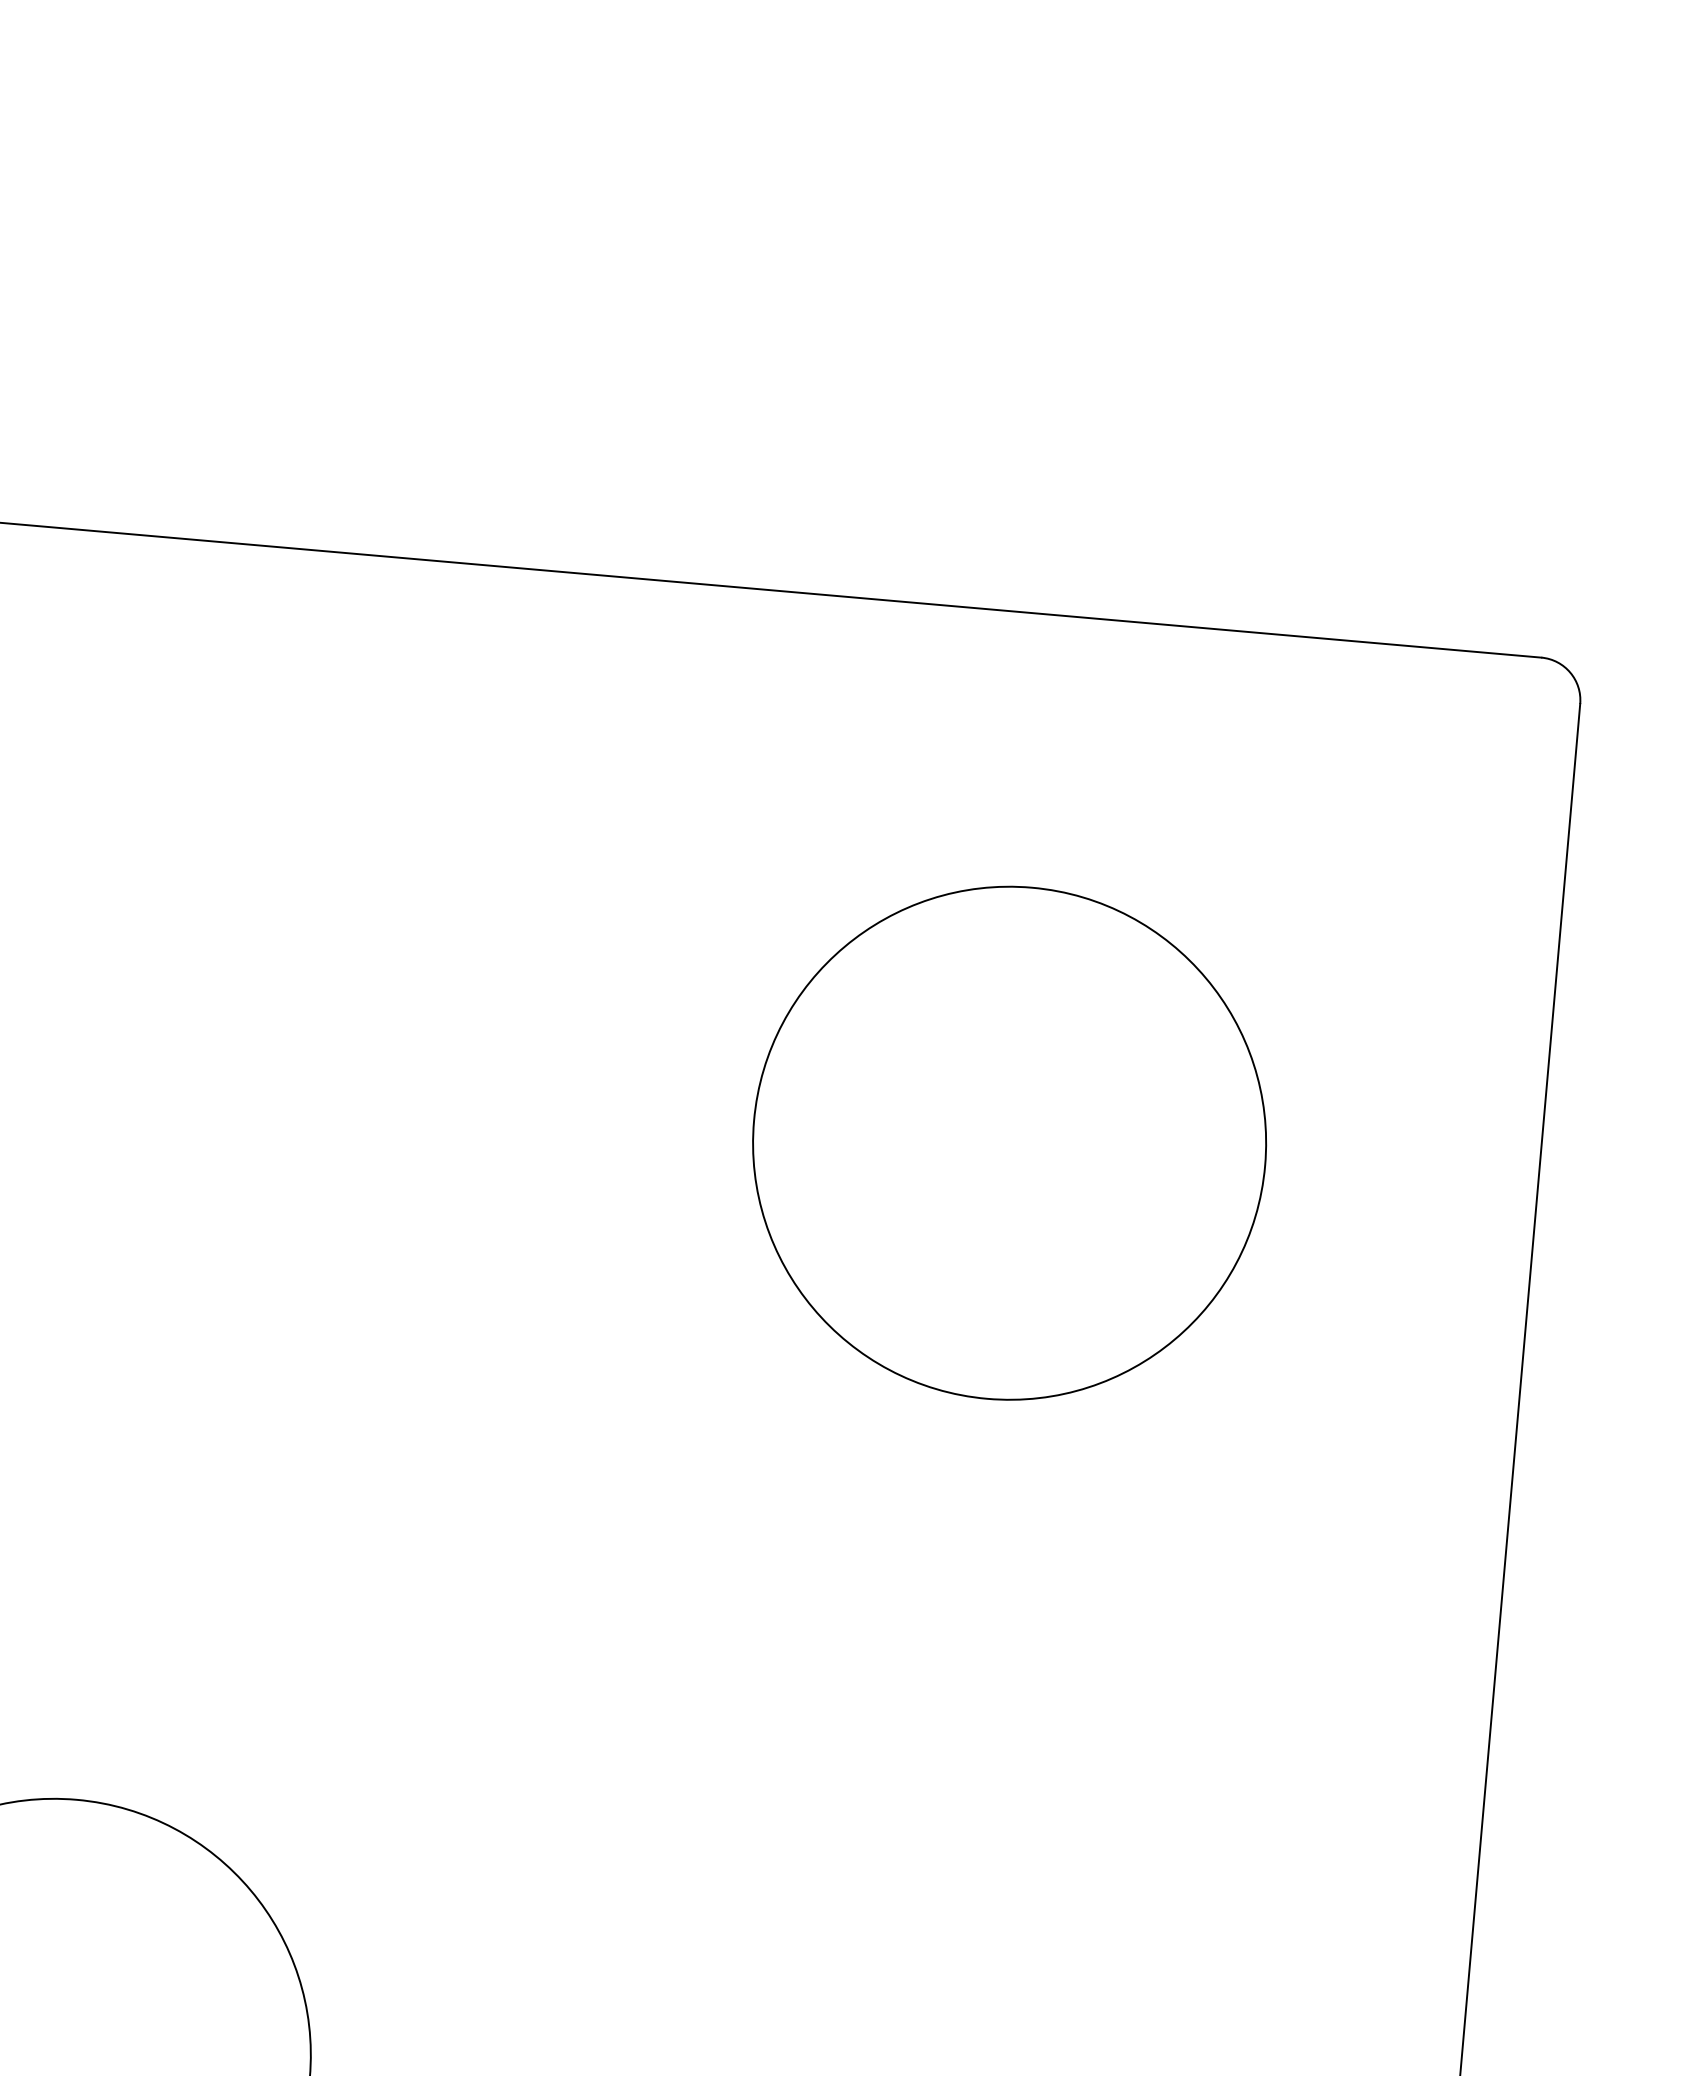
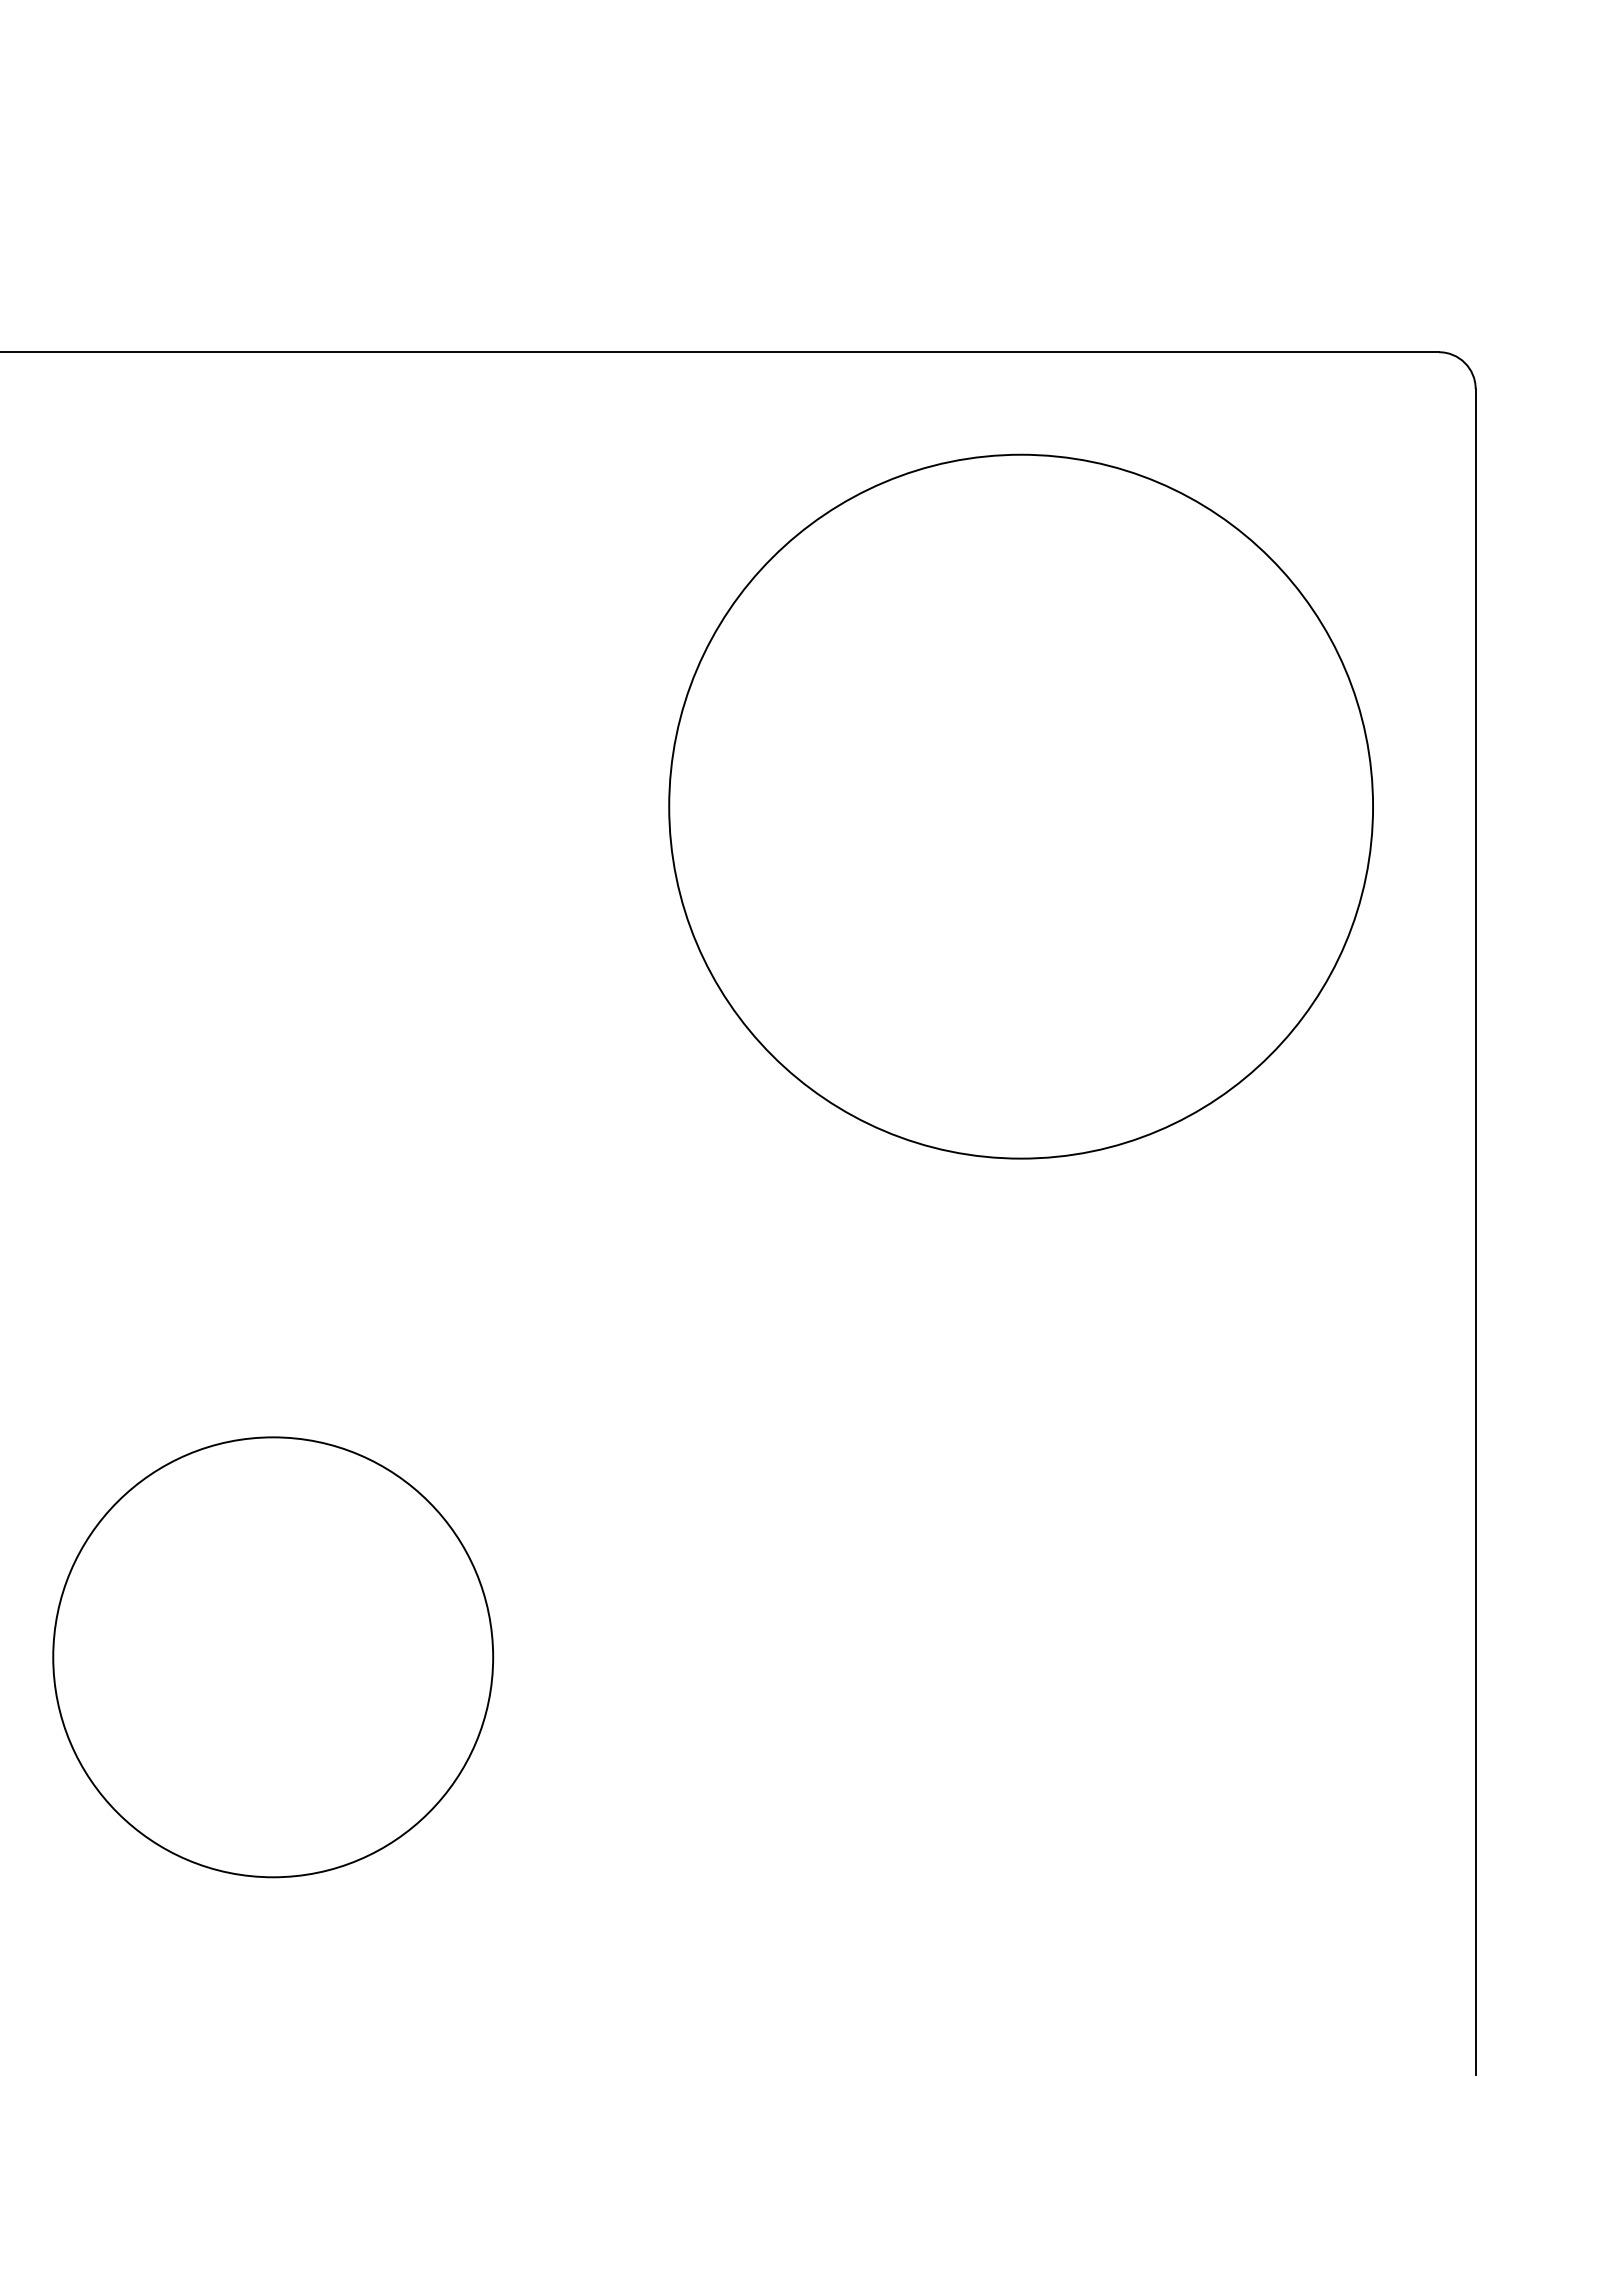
circle: (1008, 1142) -> (1020, 806), size x1.6

